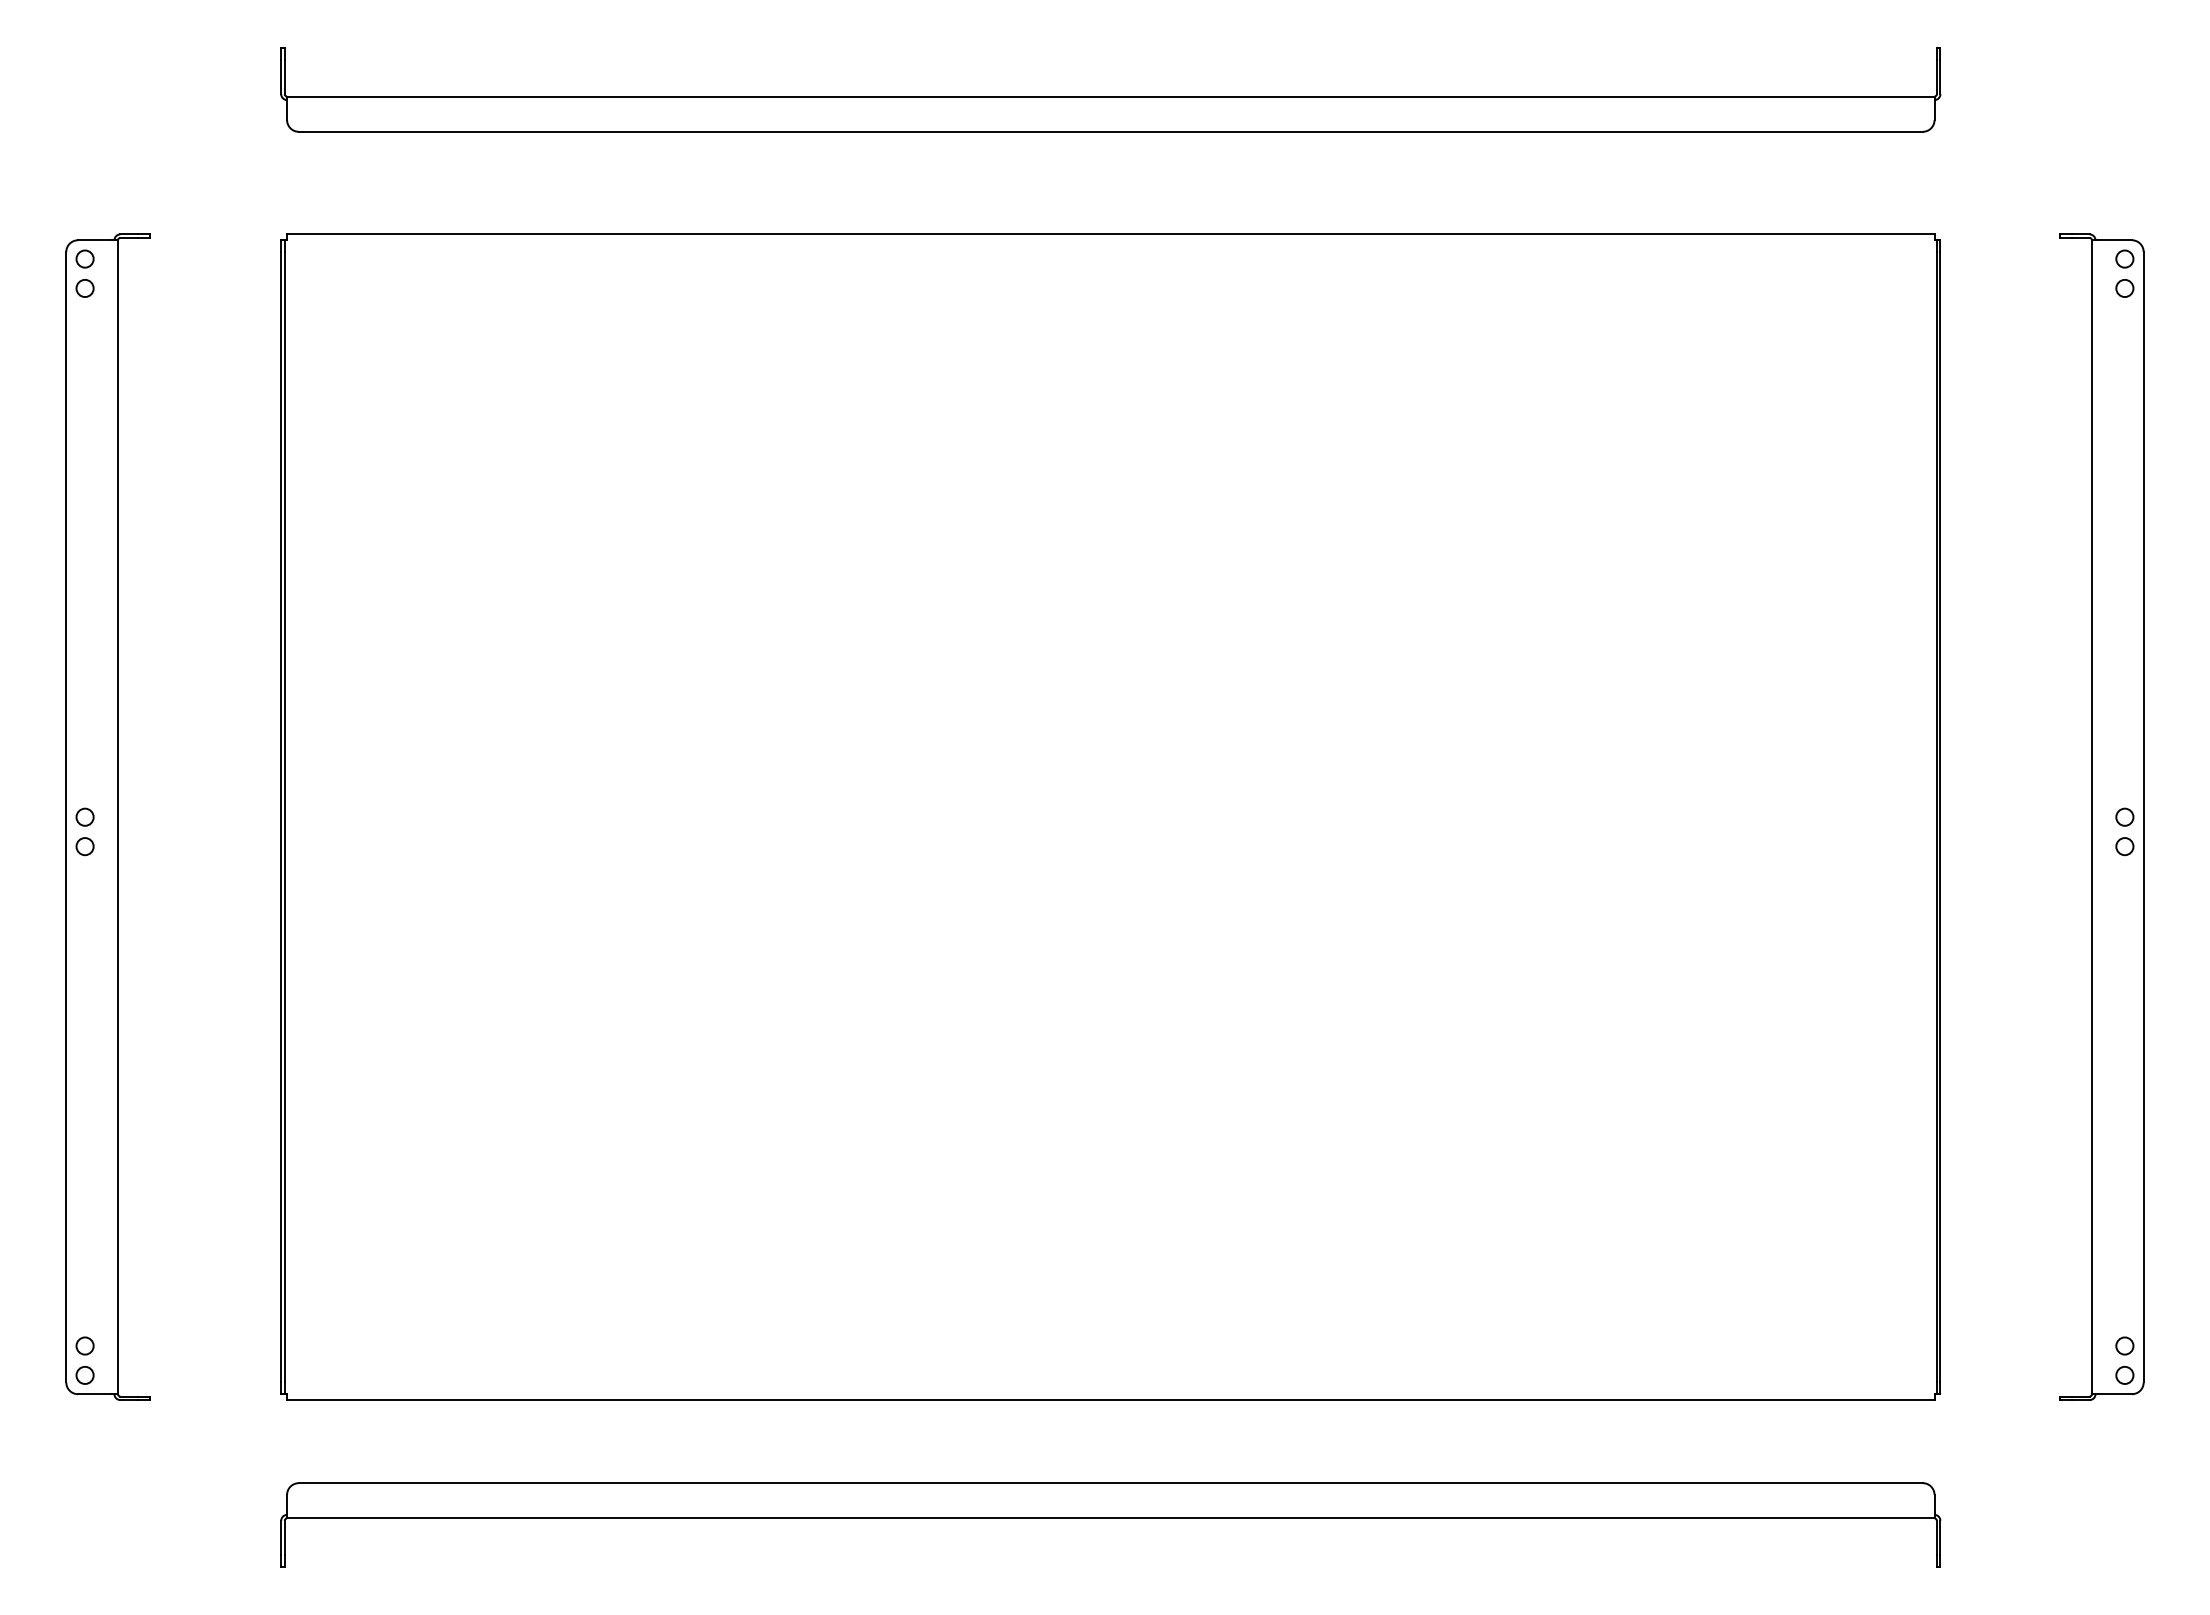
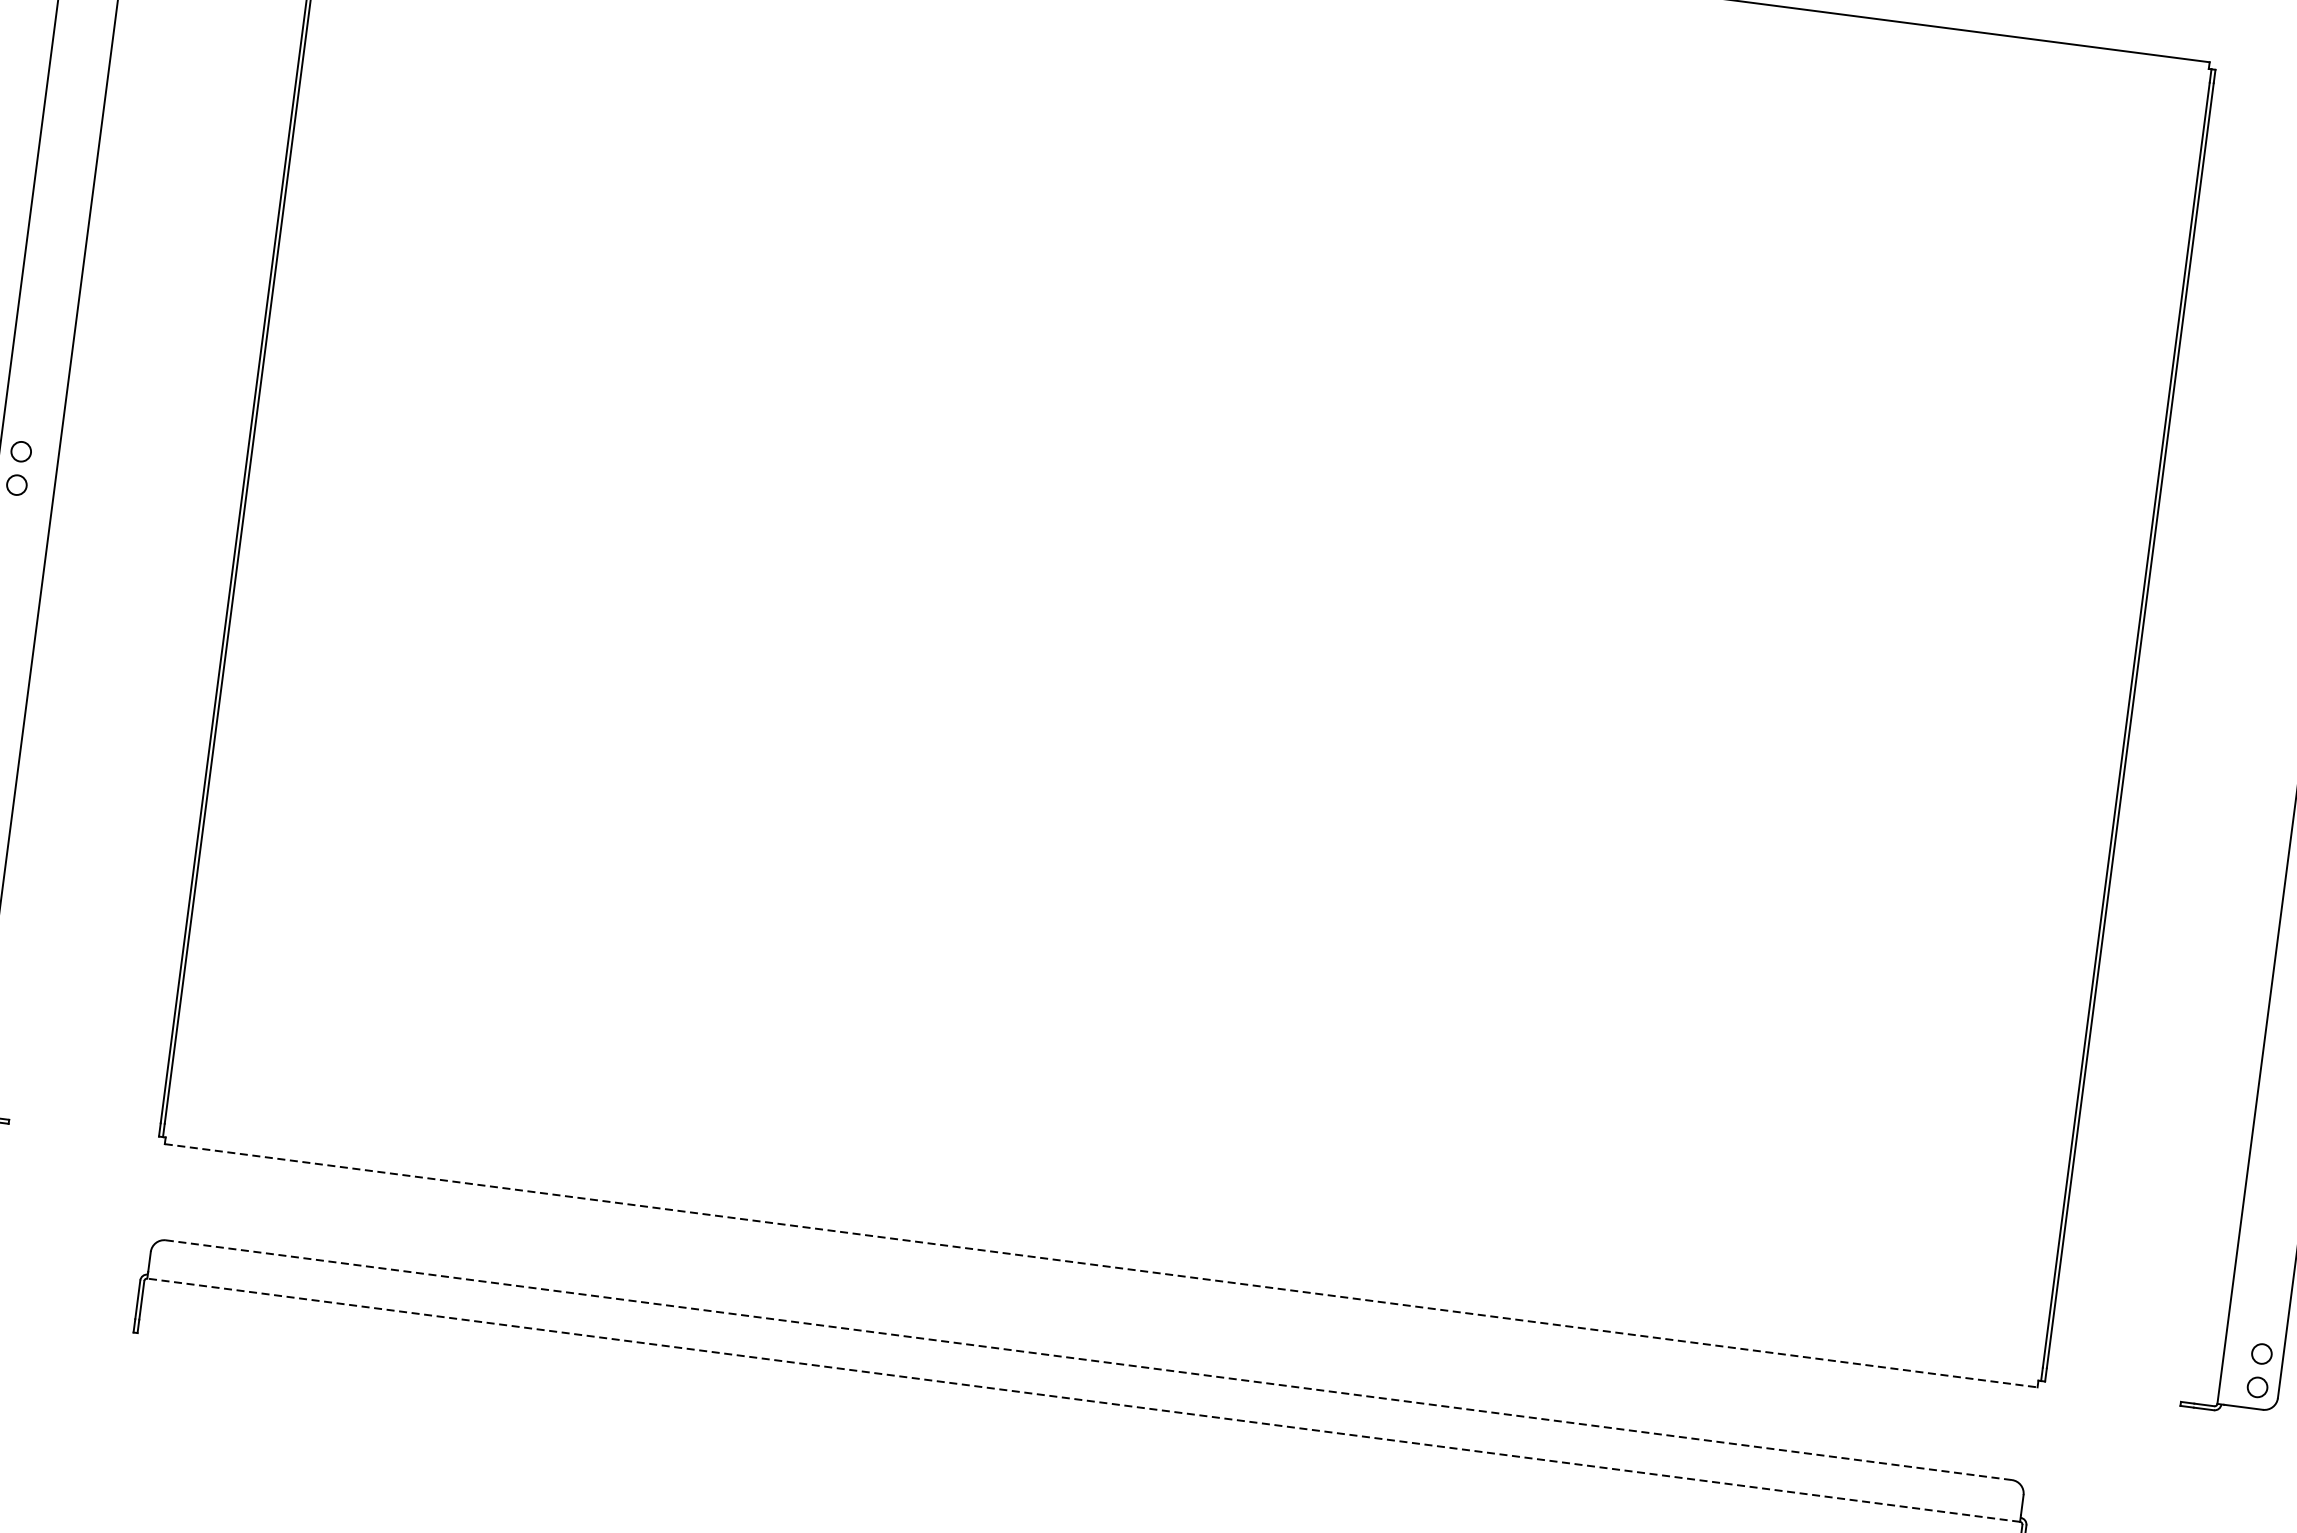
line: (1110, 1400) -> (1100, 1266), solid -> dashed
line: (1110, 1483) -> (1088, 1360), solid -> dashed
line: (1110, 1518) -> (1083, 1400), solid -> dashed

